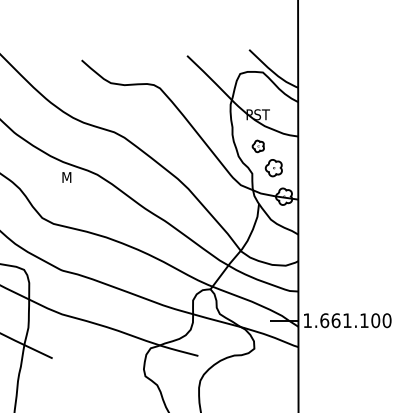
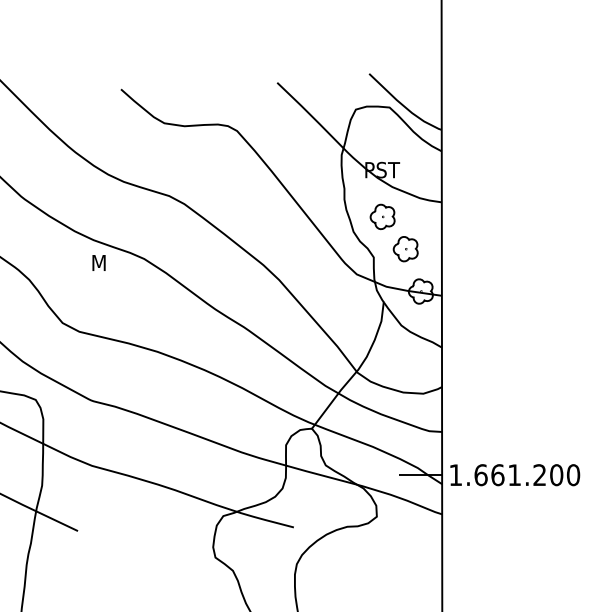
part: (258, 146) -> (382, 217), size x1.43
text: (364, 320) -> (540, 474), 1.661.100 -> 1.661.200

